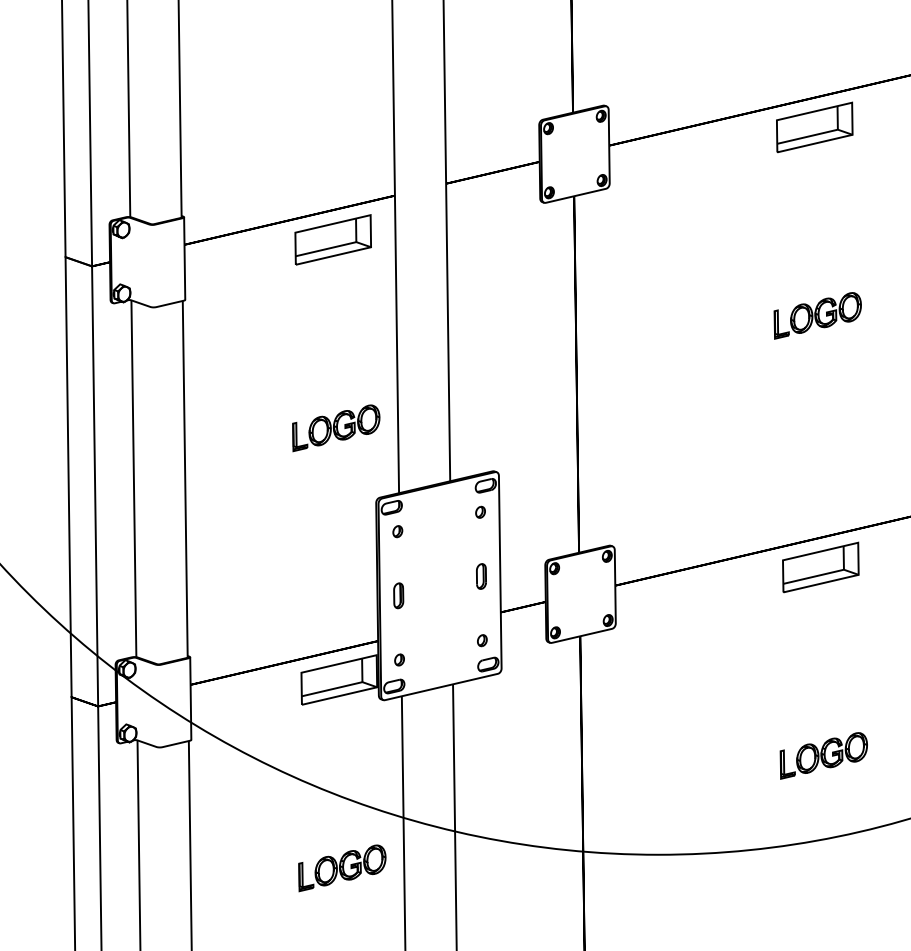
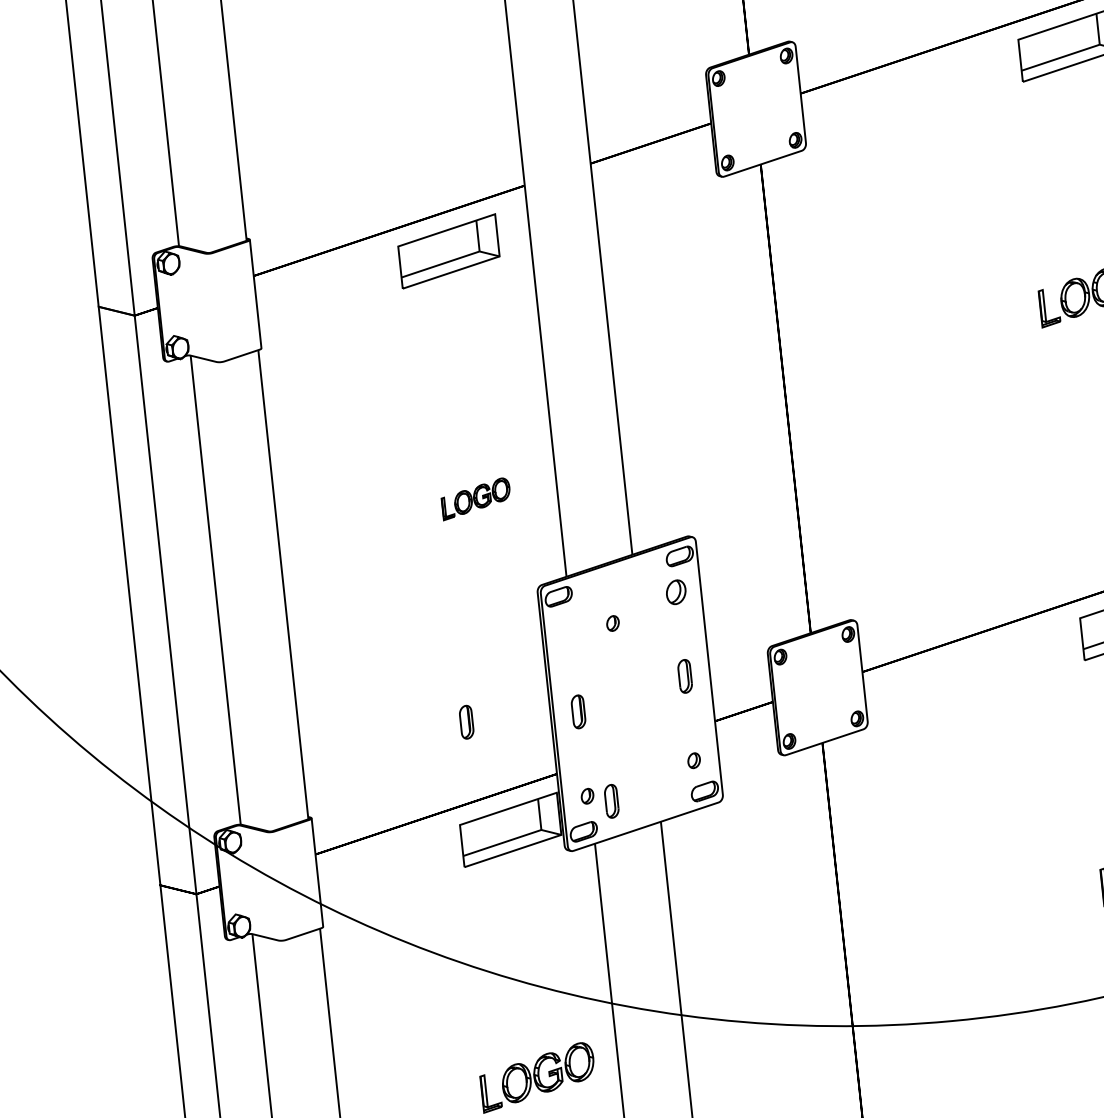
part: (336, 428) -> (476, 499), size x0.6
part: (480, 511) -> (675, 590), size x1.6
part: (397, 531) -> (612, 623), moved
part: (313, 595) -> (466, 721), added
part: (417, 665) -> (611, 801), added

